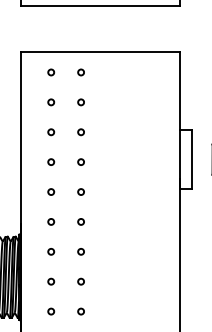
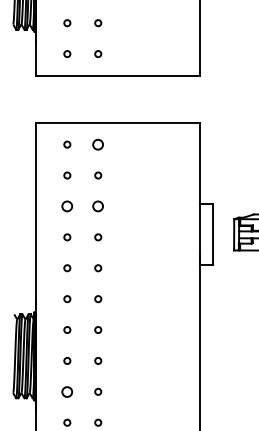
circle: (81, 72) -> (98, 144), size x1.6
circle: (51, 132) -> (67, 206), size x1.6
circle: (81, 132) -> (98, 206), size x1.6
circle: (51, 311) -> (67, 391), size x1.6

